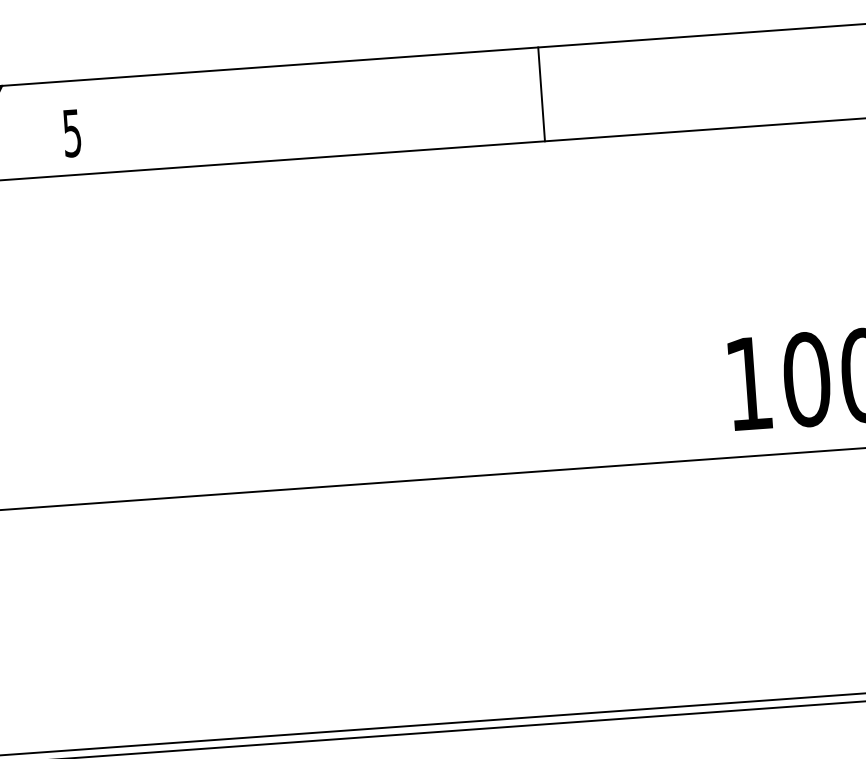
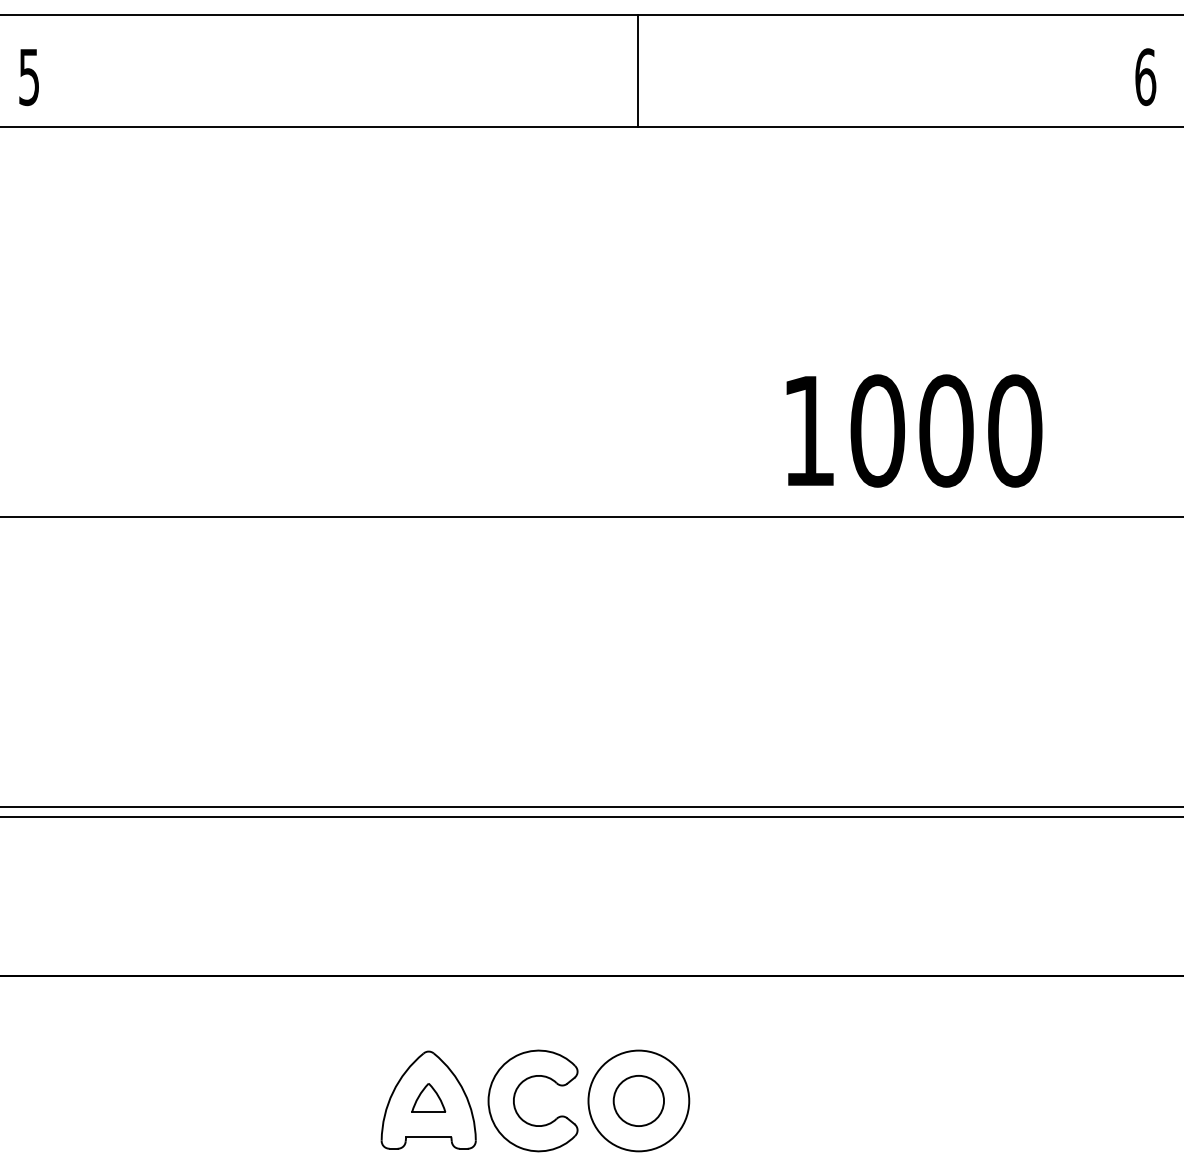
line: (541, 94) -> (637, 70), moved

